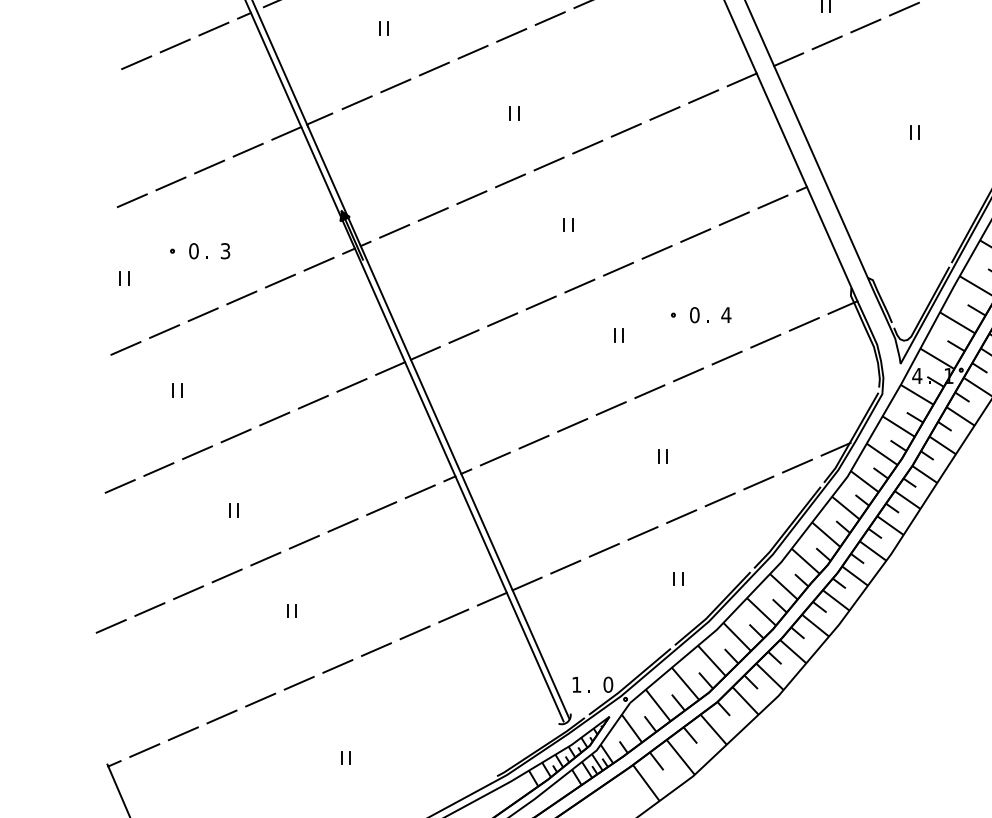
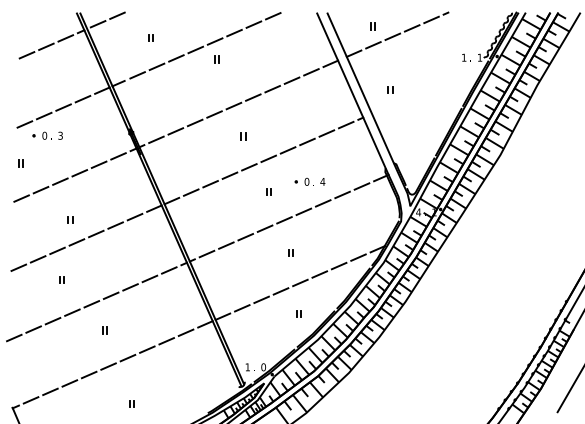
part: (514, 113) -> (216, 59), moved
part: (915, 130) -> (390, 89), moved
part: (199, 250) -> (47, 135), moved
part: (177, 390) -> (70, 219), moved
part: (233, 509) -> (61, 279), moved

